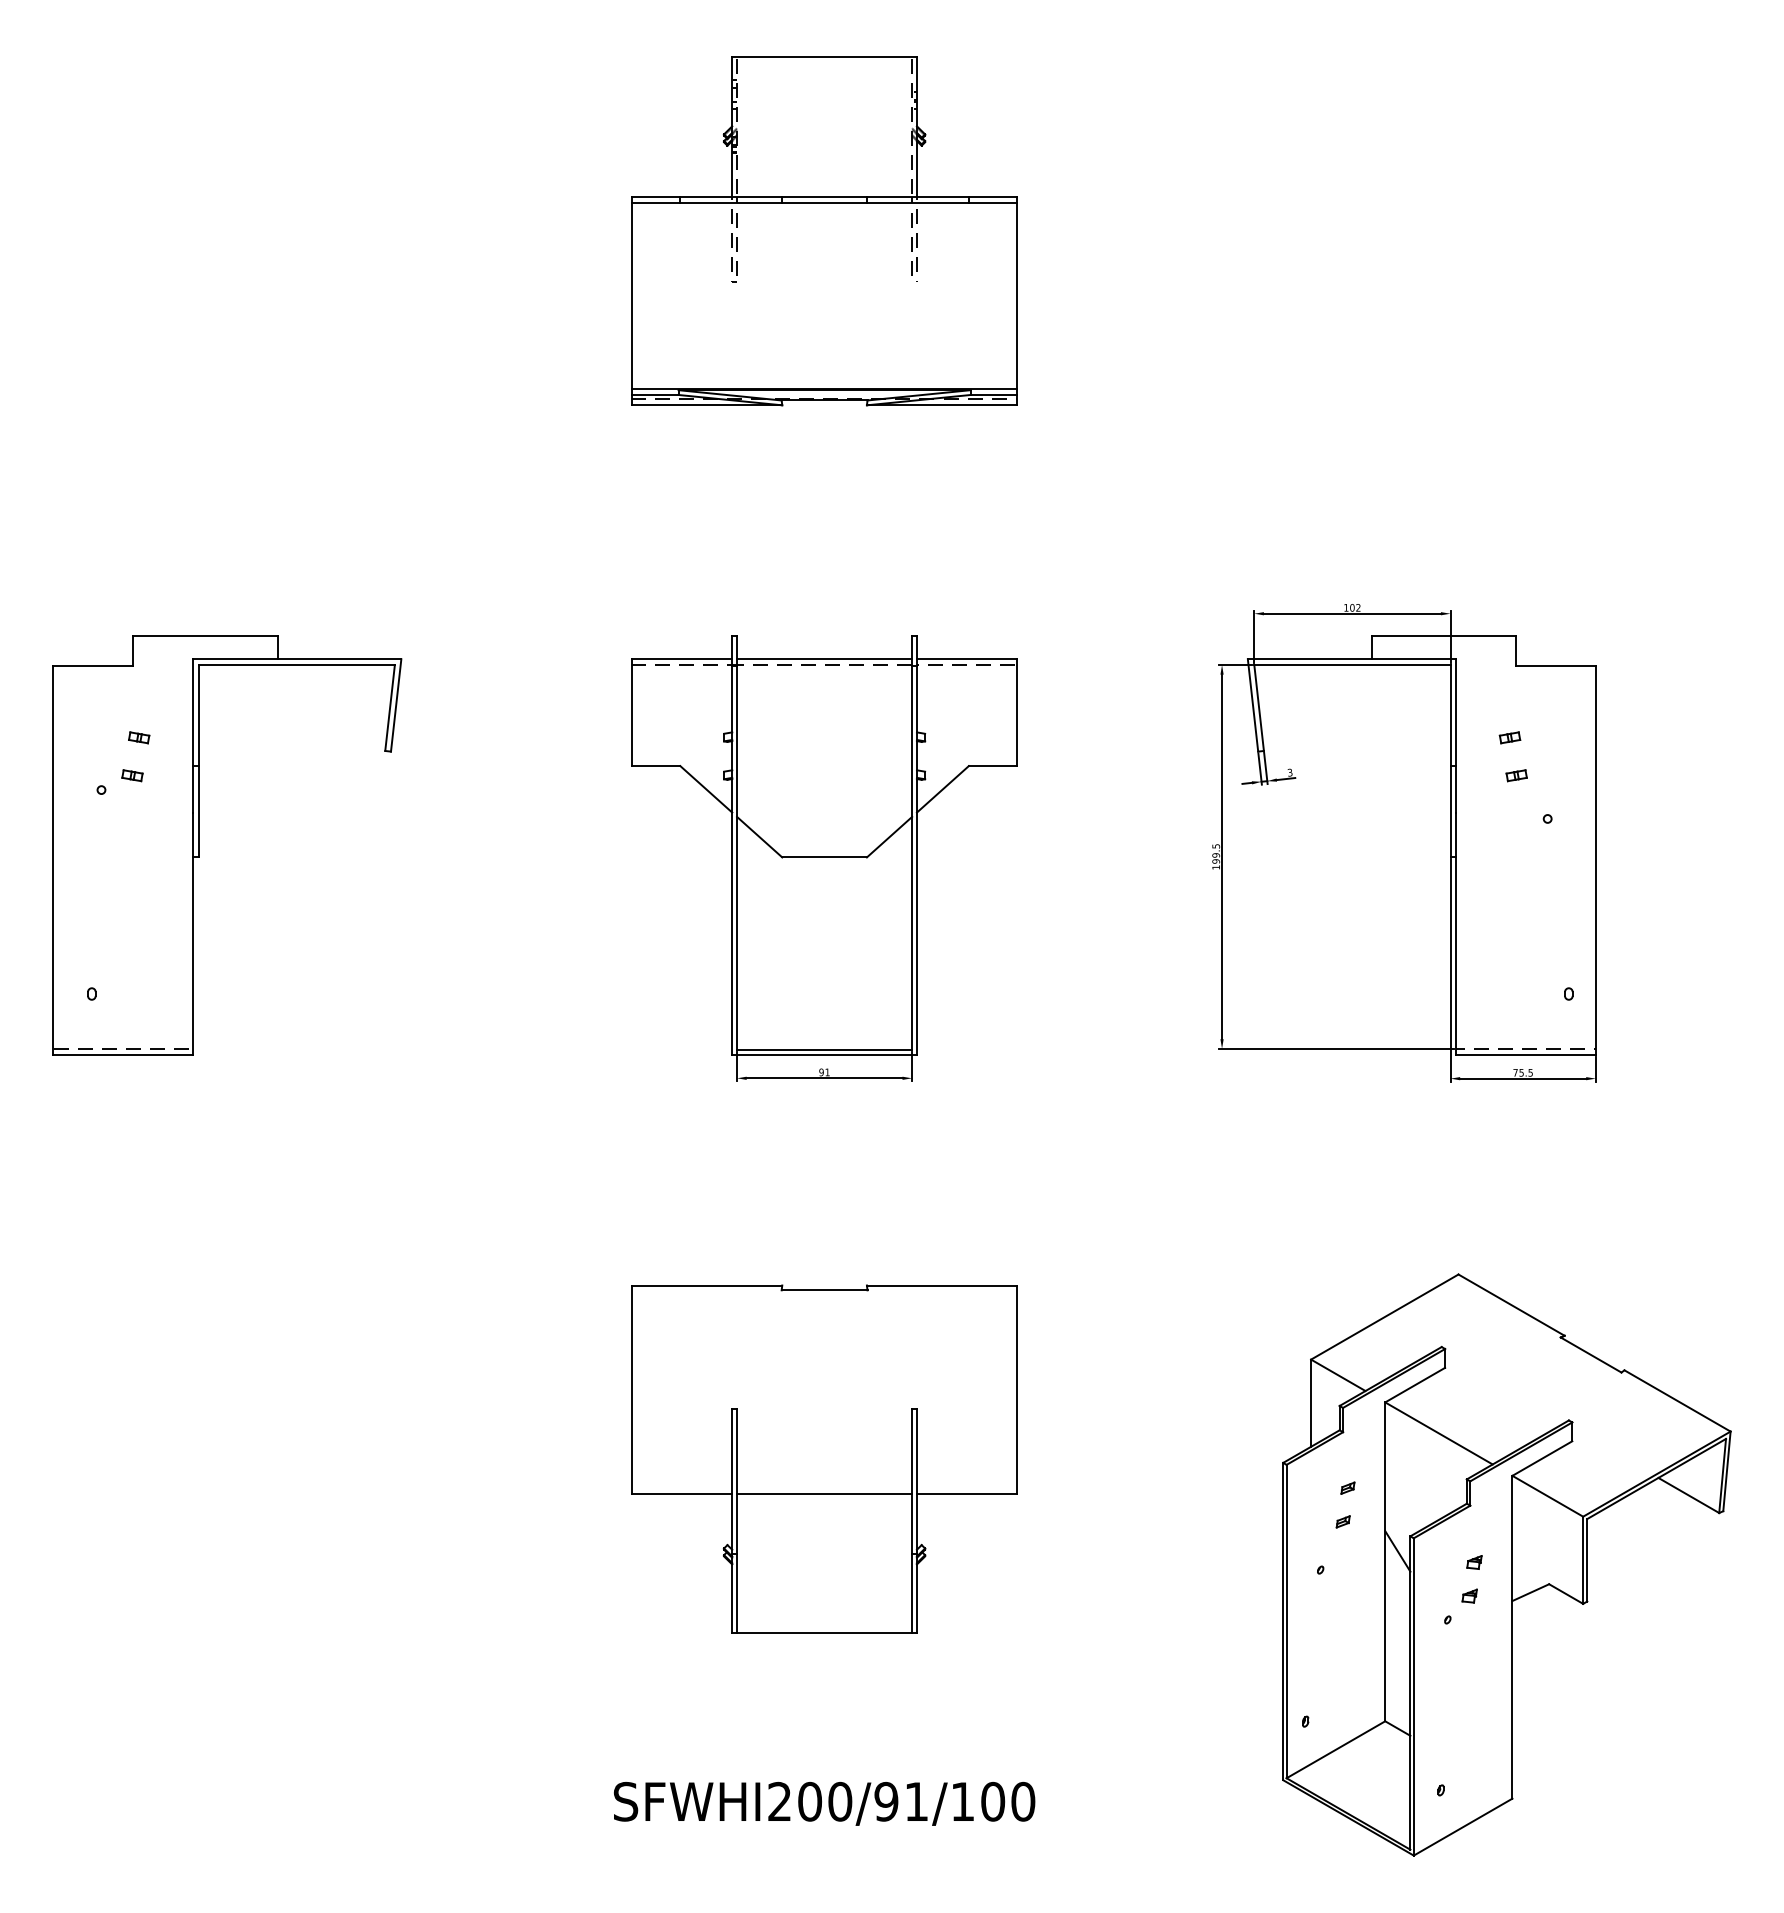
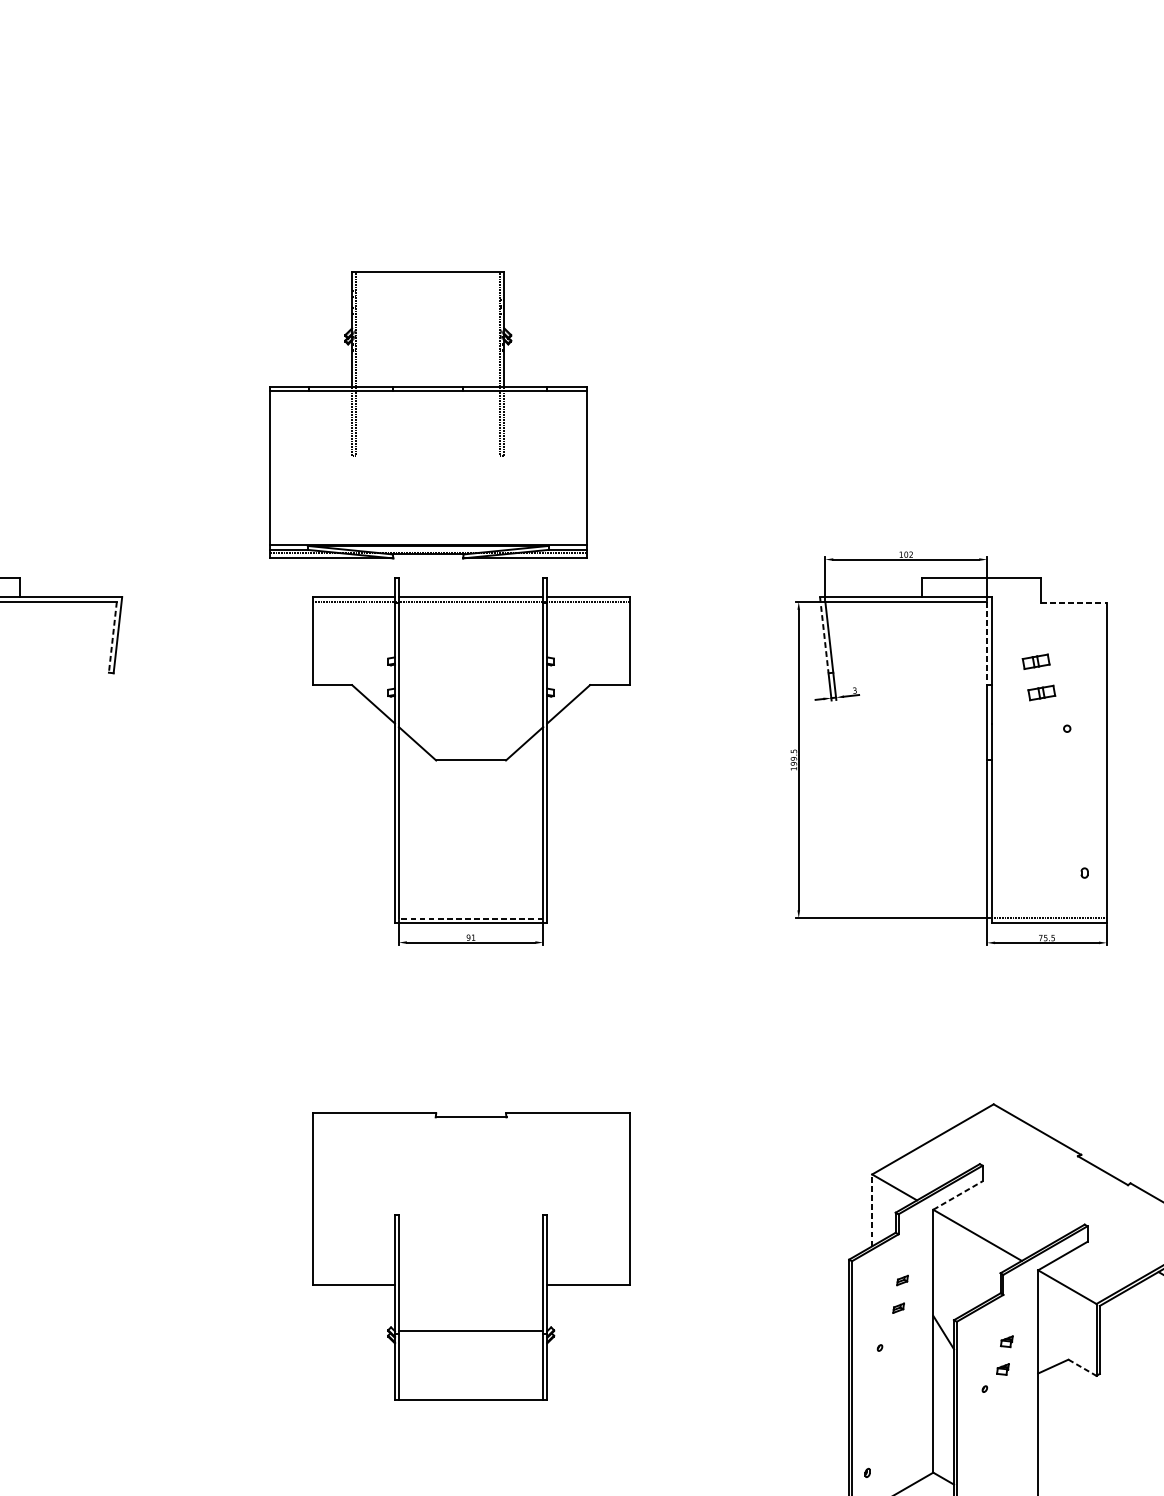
part: (824, 231) -> (428, 415), moved
line: (1555, 666) -> (1073, 603), solid -> dashed
line: (1253, 705) -> (824, 635), solid -> dashed
line: (390, 708) -> (113, 637), solid -> dashed
line: (1450, 715) -> (987, 643), solid -> dashed
part: (1509, 737) -> (1035, 661), size x1.6
part: (1516, 775) -> (1041, 692), size x1.6
line: (824, 1049) -> (471, 918), solid -> dashed
line: (1415, 1385) -> (958, 1195), solid -> dashed
line: (1311, 1403) -> (872, 1210), solid -> dashed
line: (824, 1493) -> (471, 1330), moved
line: (1566, 1594) -> (1082, 1368), solid -> dashed

